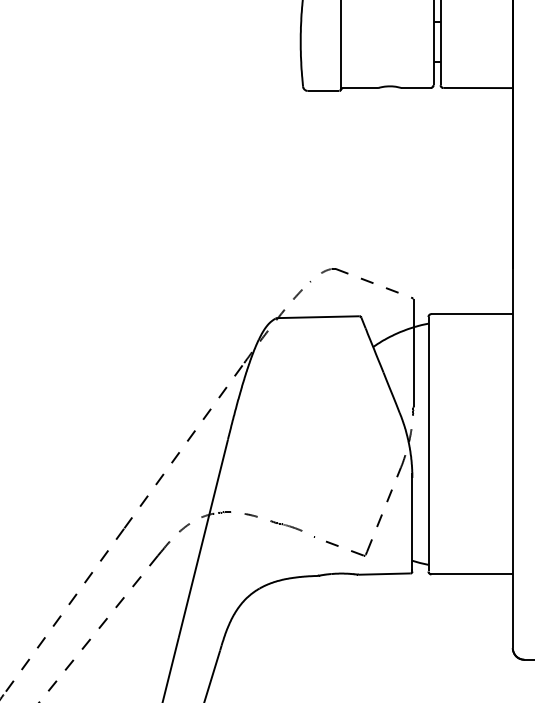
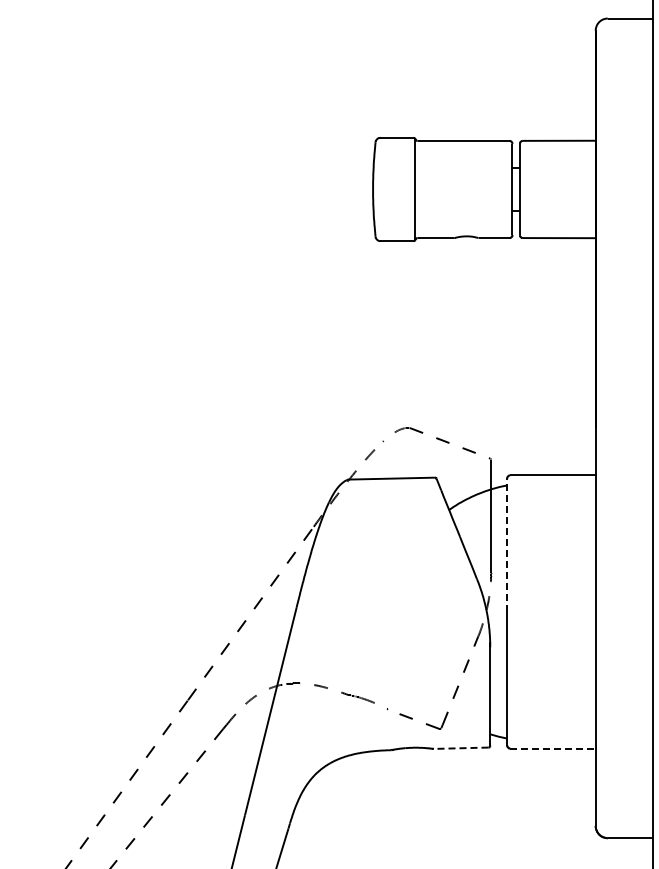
line: (428, 380) -> (507, 545), solid -> dashed
line: (384, 574) -> (460, 748), solid -> dashed
line: (471, 574) -> (552, 748), solid -> dashed

